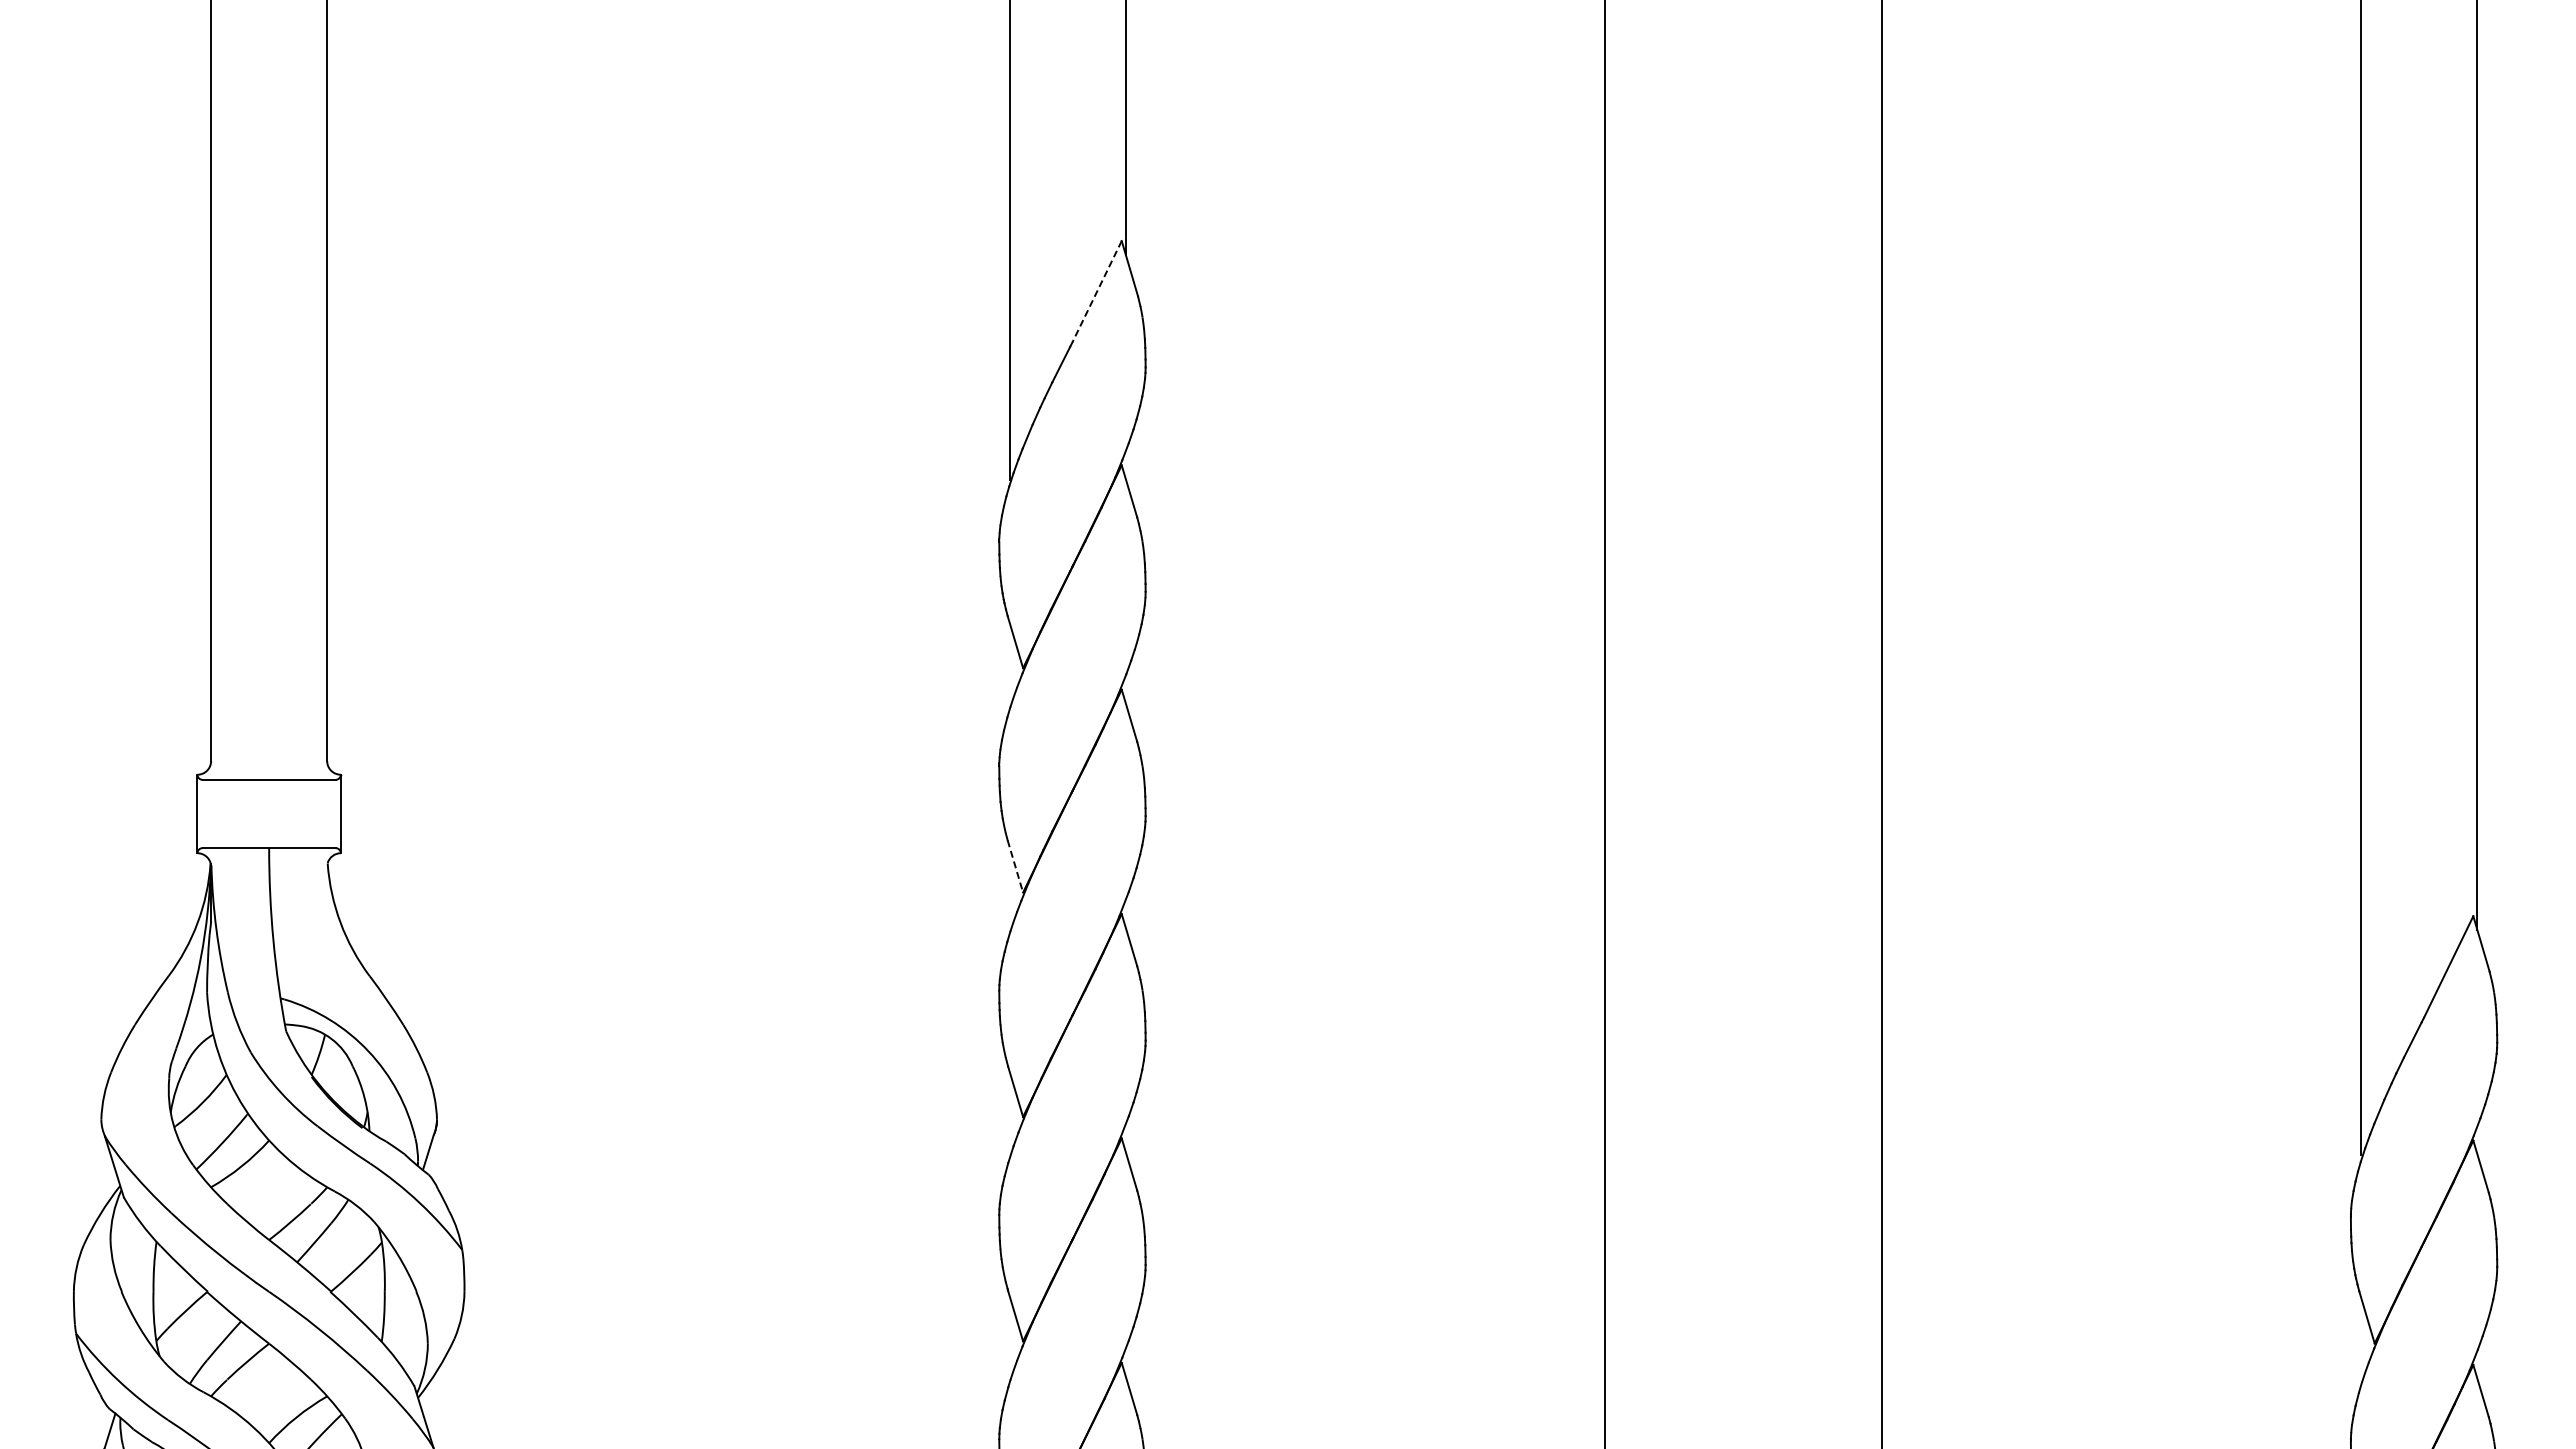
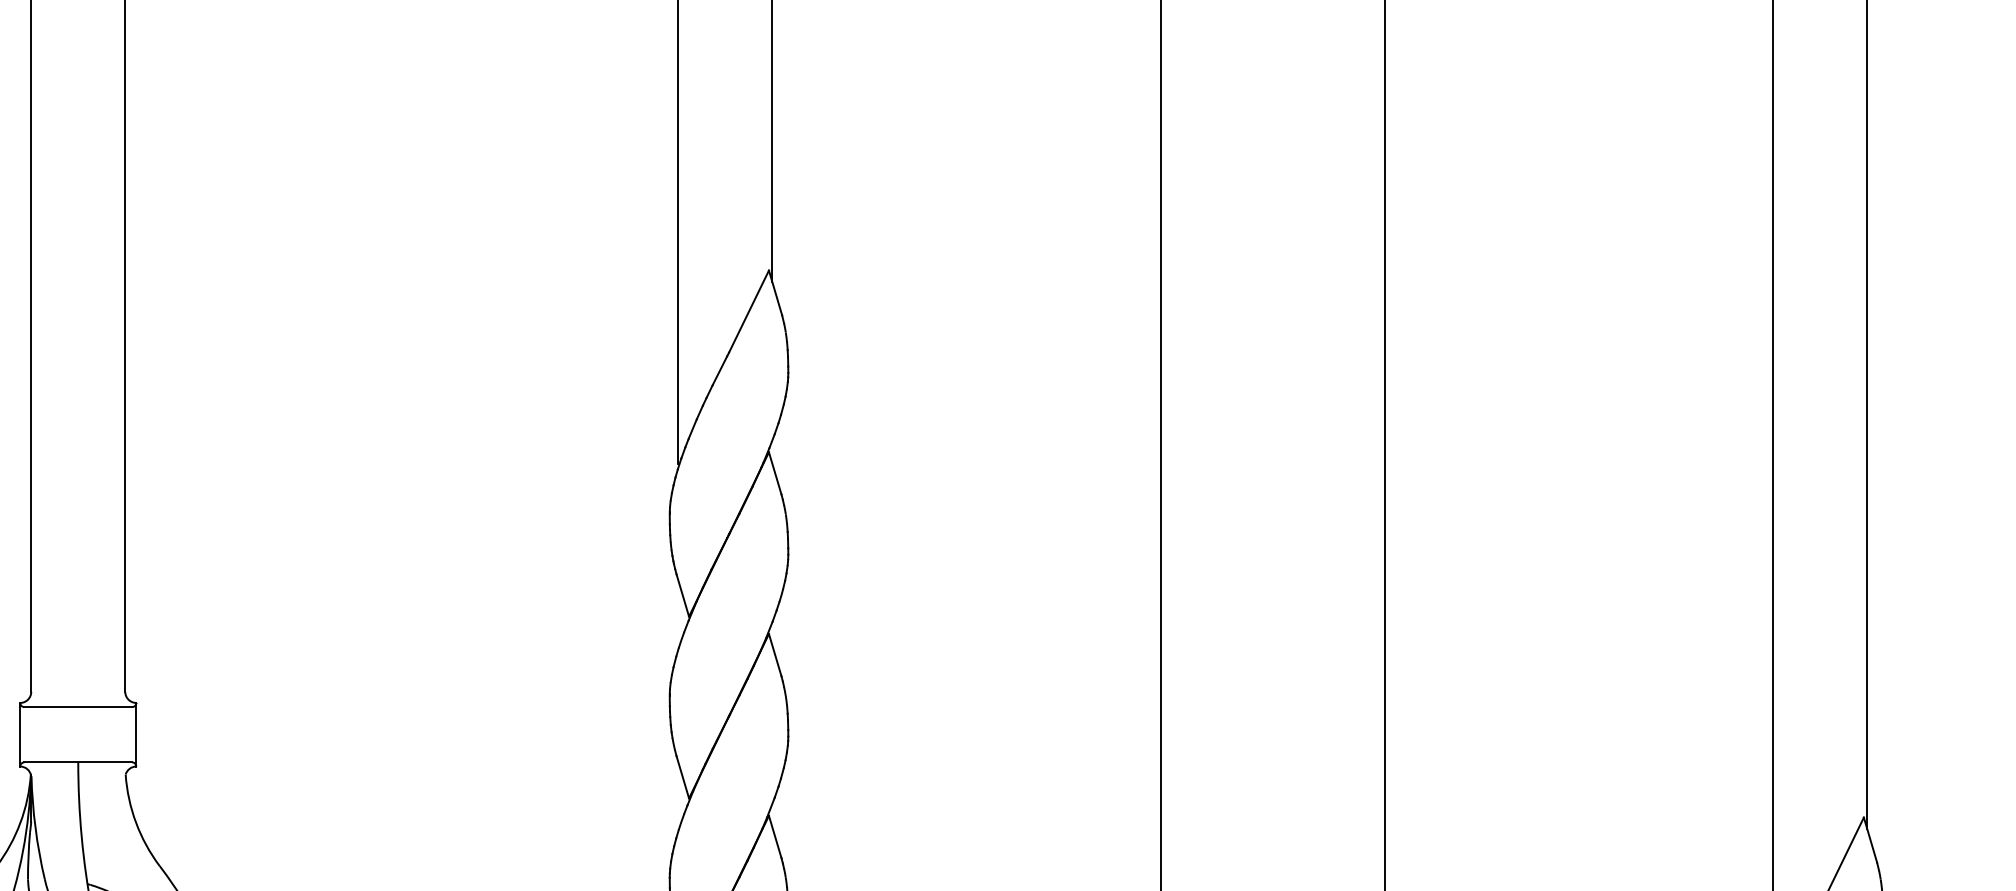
line: (1096, 292) -> (748, 312), dashed -> solid
line: (1015, 866) -> (682, 777), dashed -> solid

